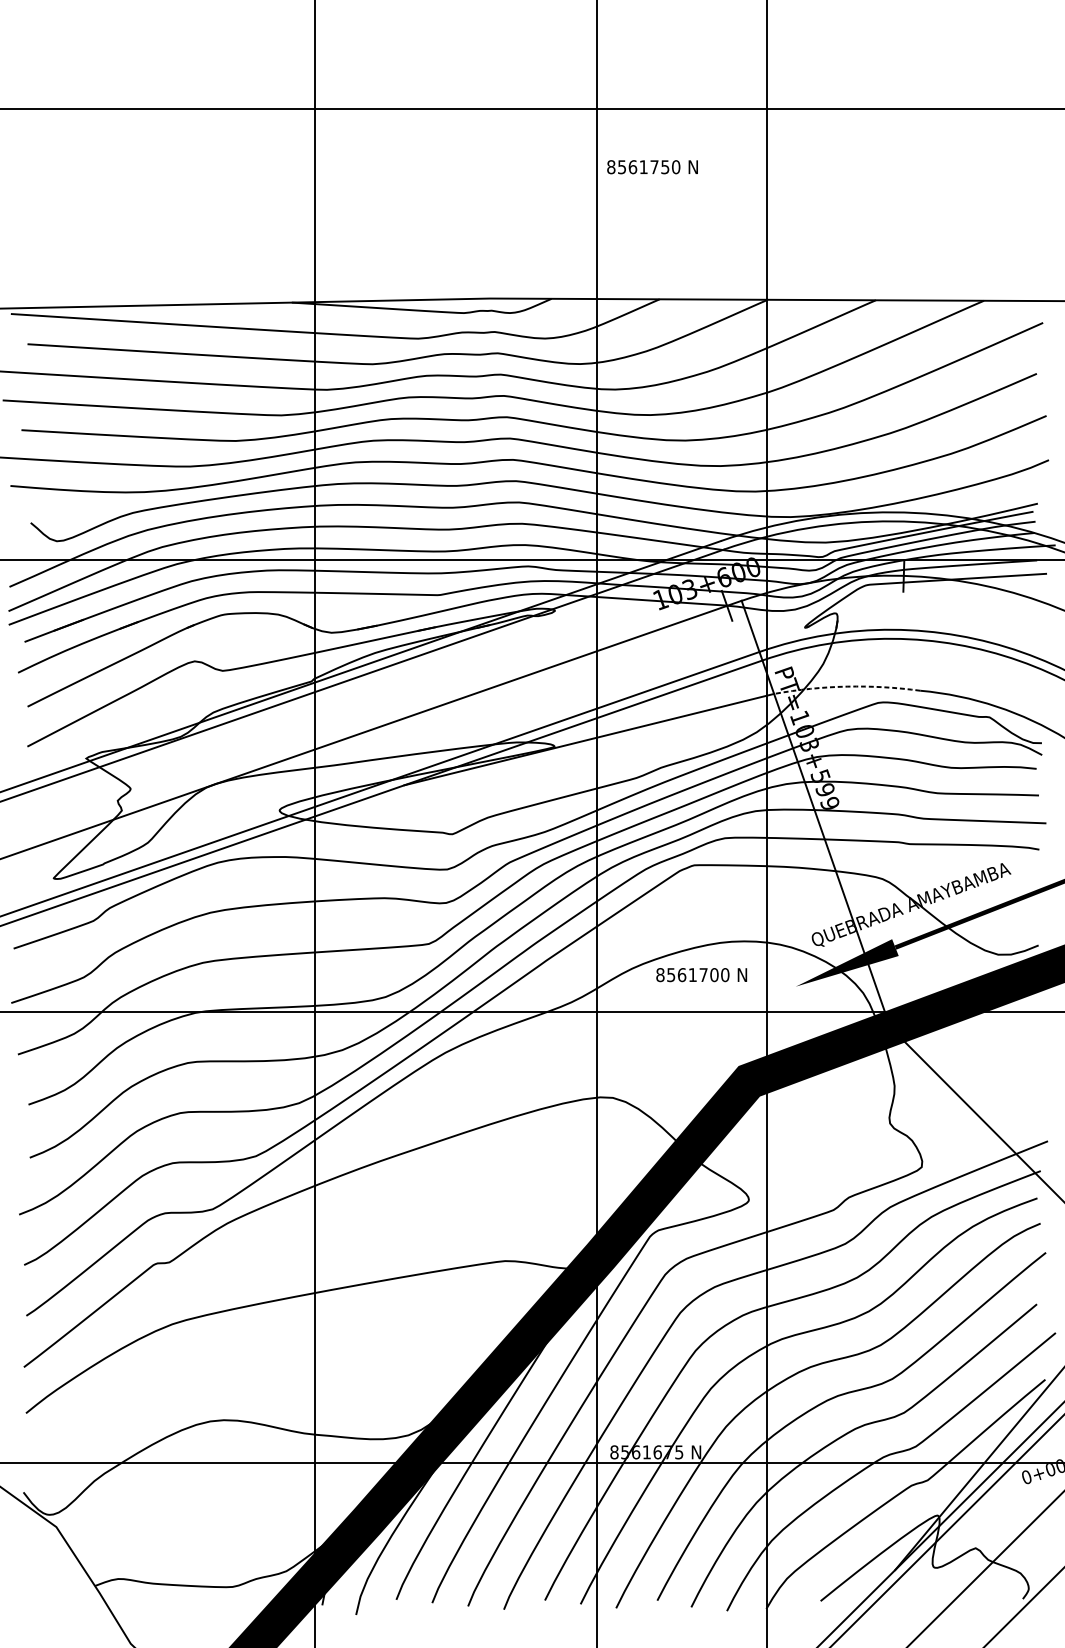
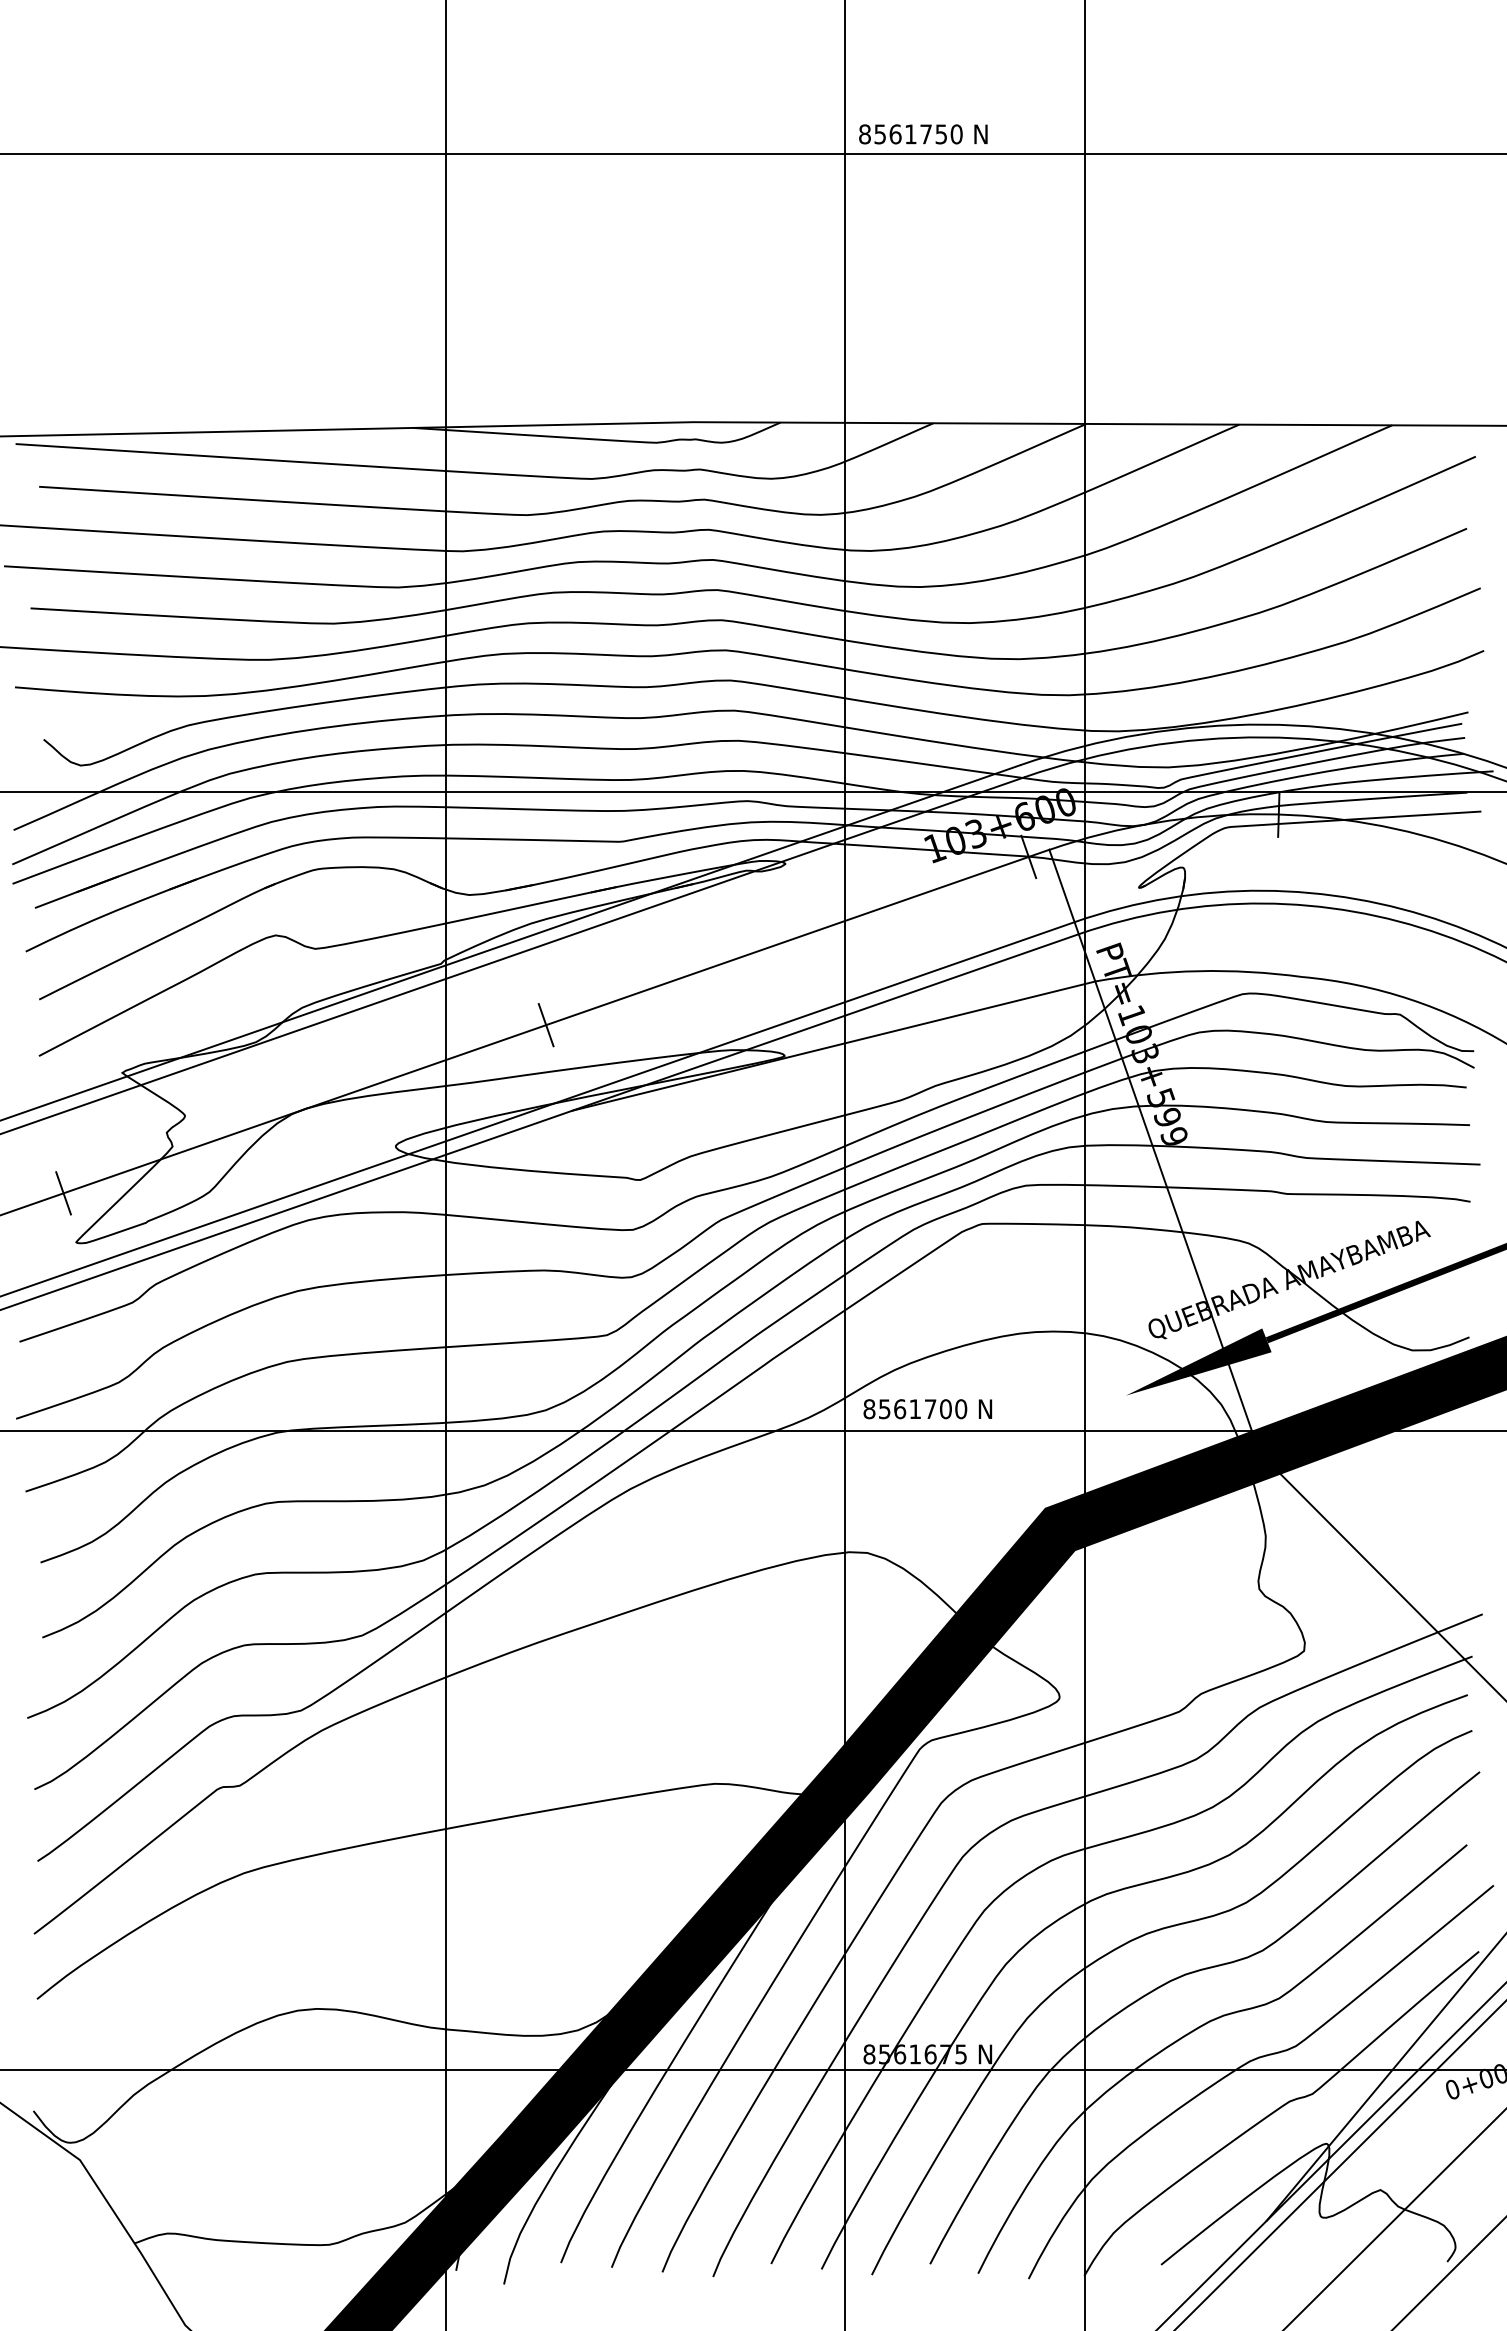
text: (652, 167) -> (923, 134), moved
arc: (847, 686) -> (1198, 971), dashed -> solid
line: (385, 725) -> (545, 1025), added
line: (44, 843) -> (63, 1193), added
text: (701, 975) -> (927, 1409), moved

